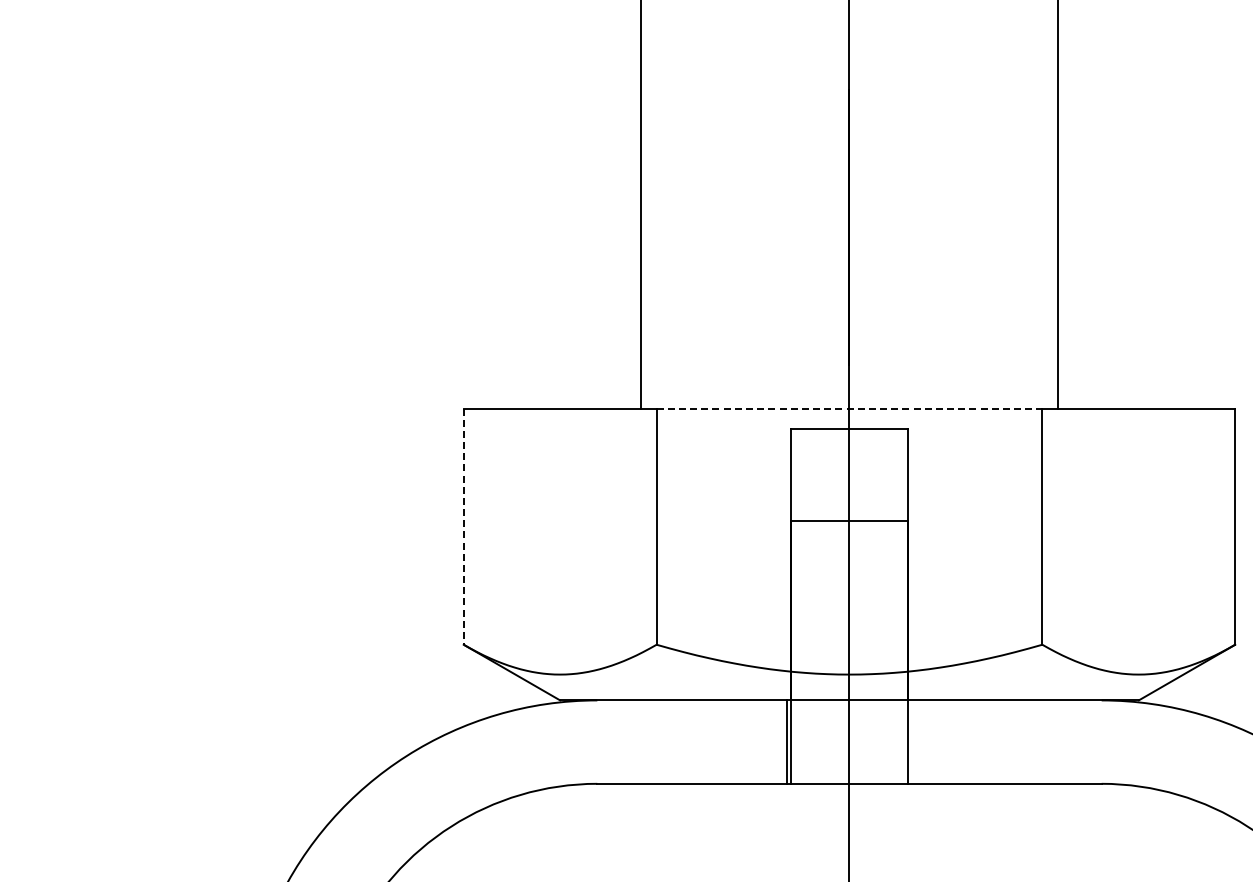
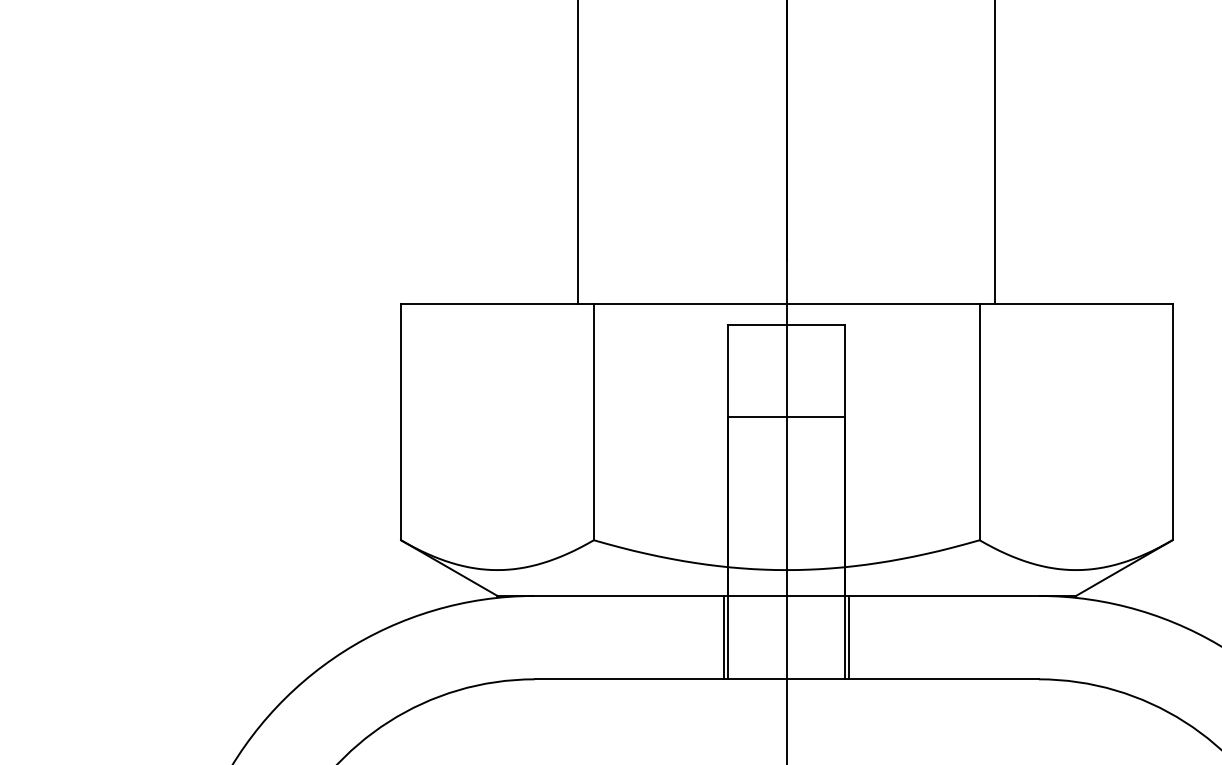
line: (849, 408) -> (786, 304), dashed -> solid
line: (463, 527) -> (400, 423), dashed -> solid
line: (912, 741) -> (849, 637), added

